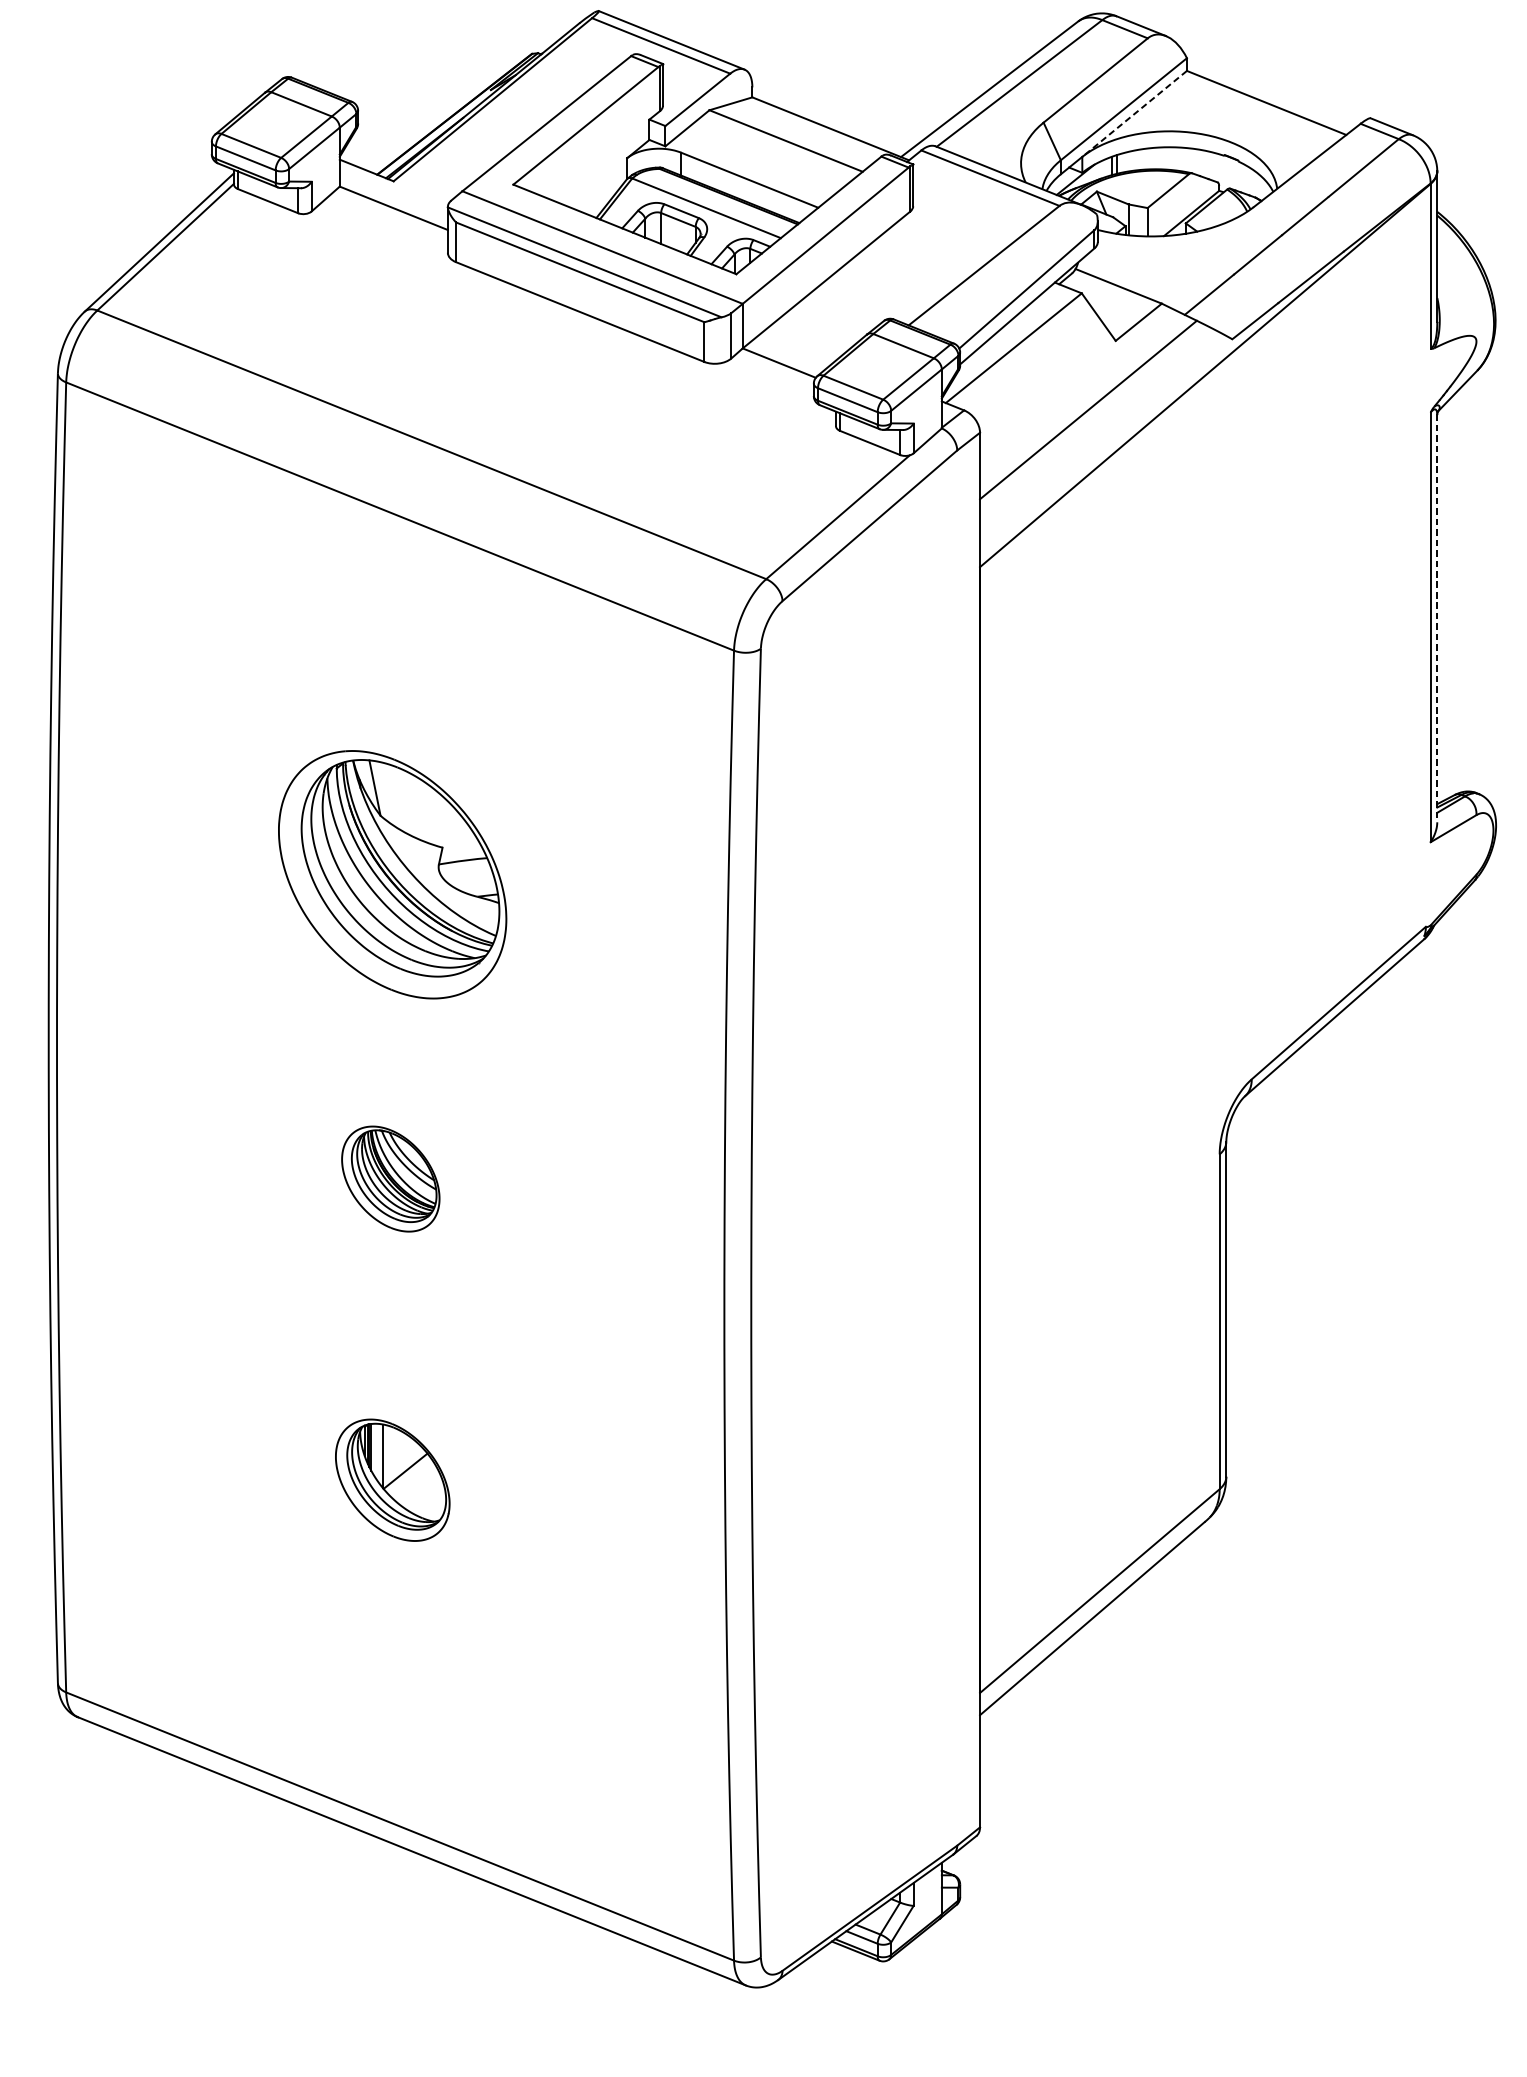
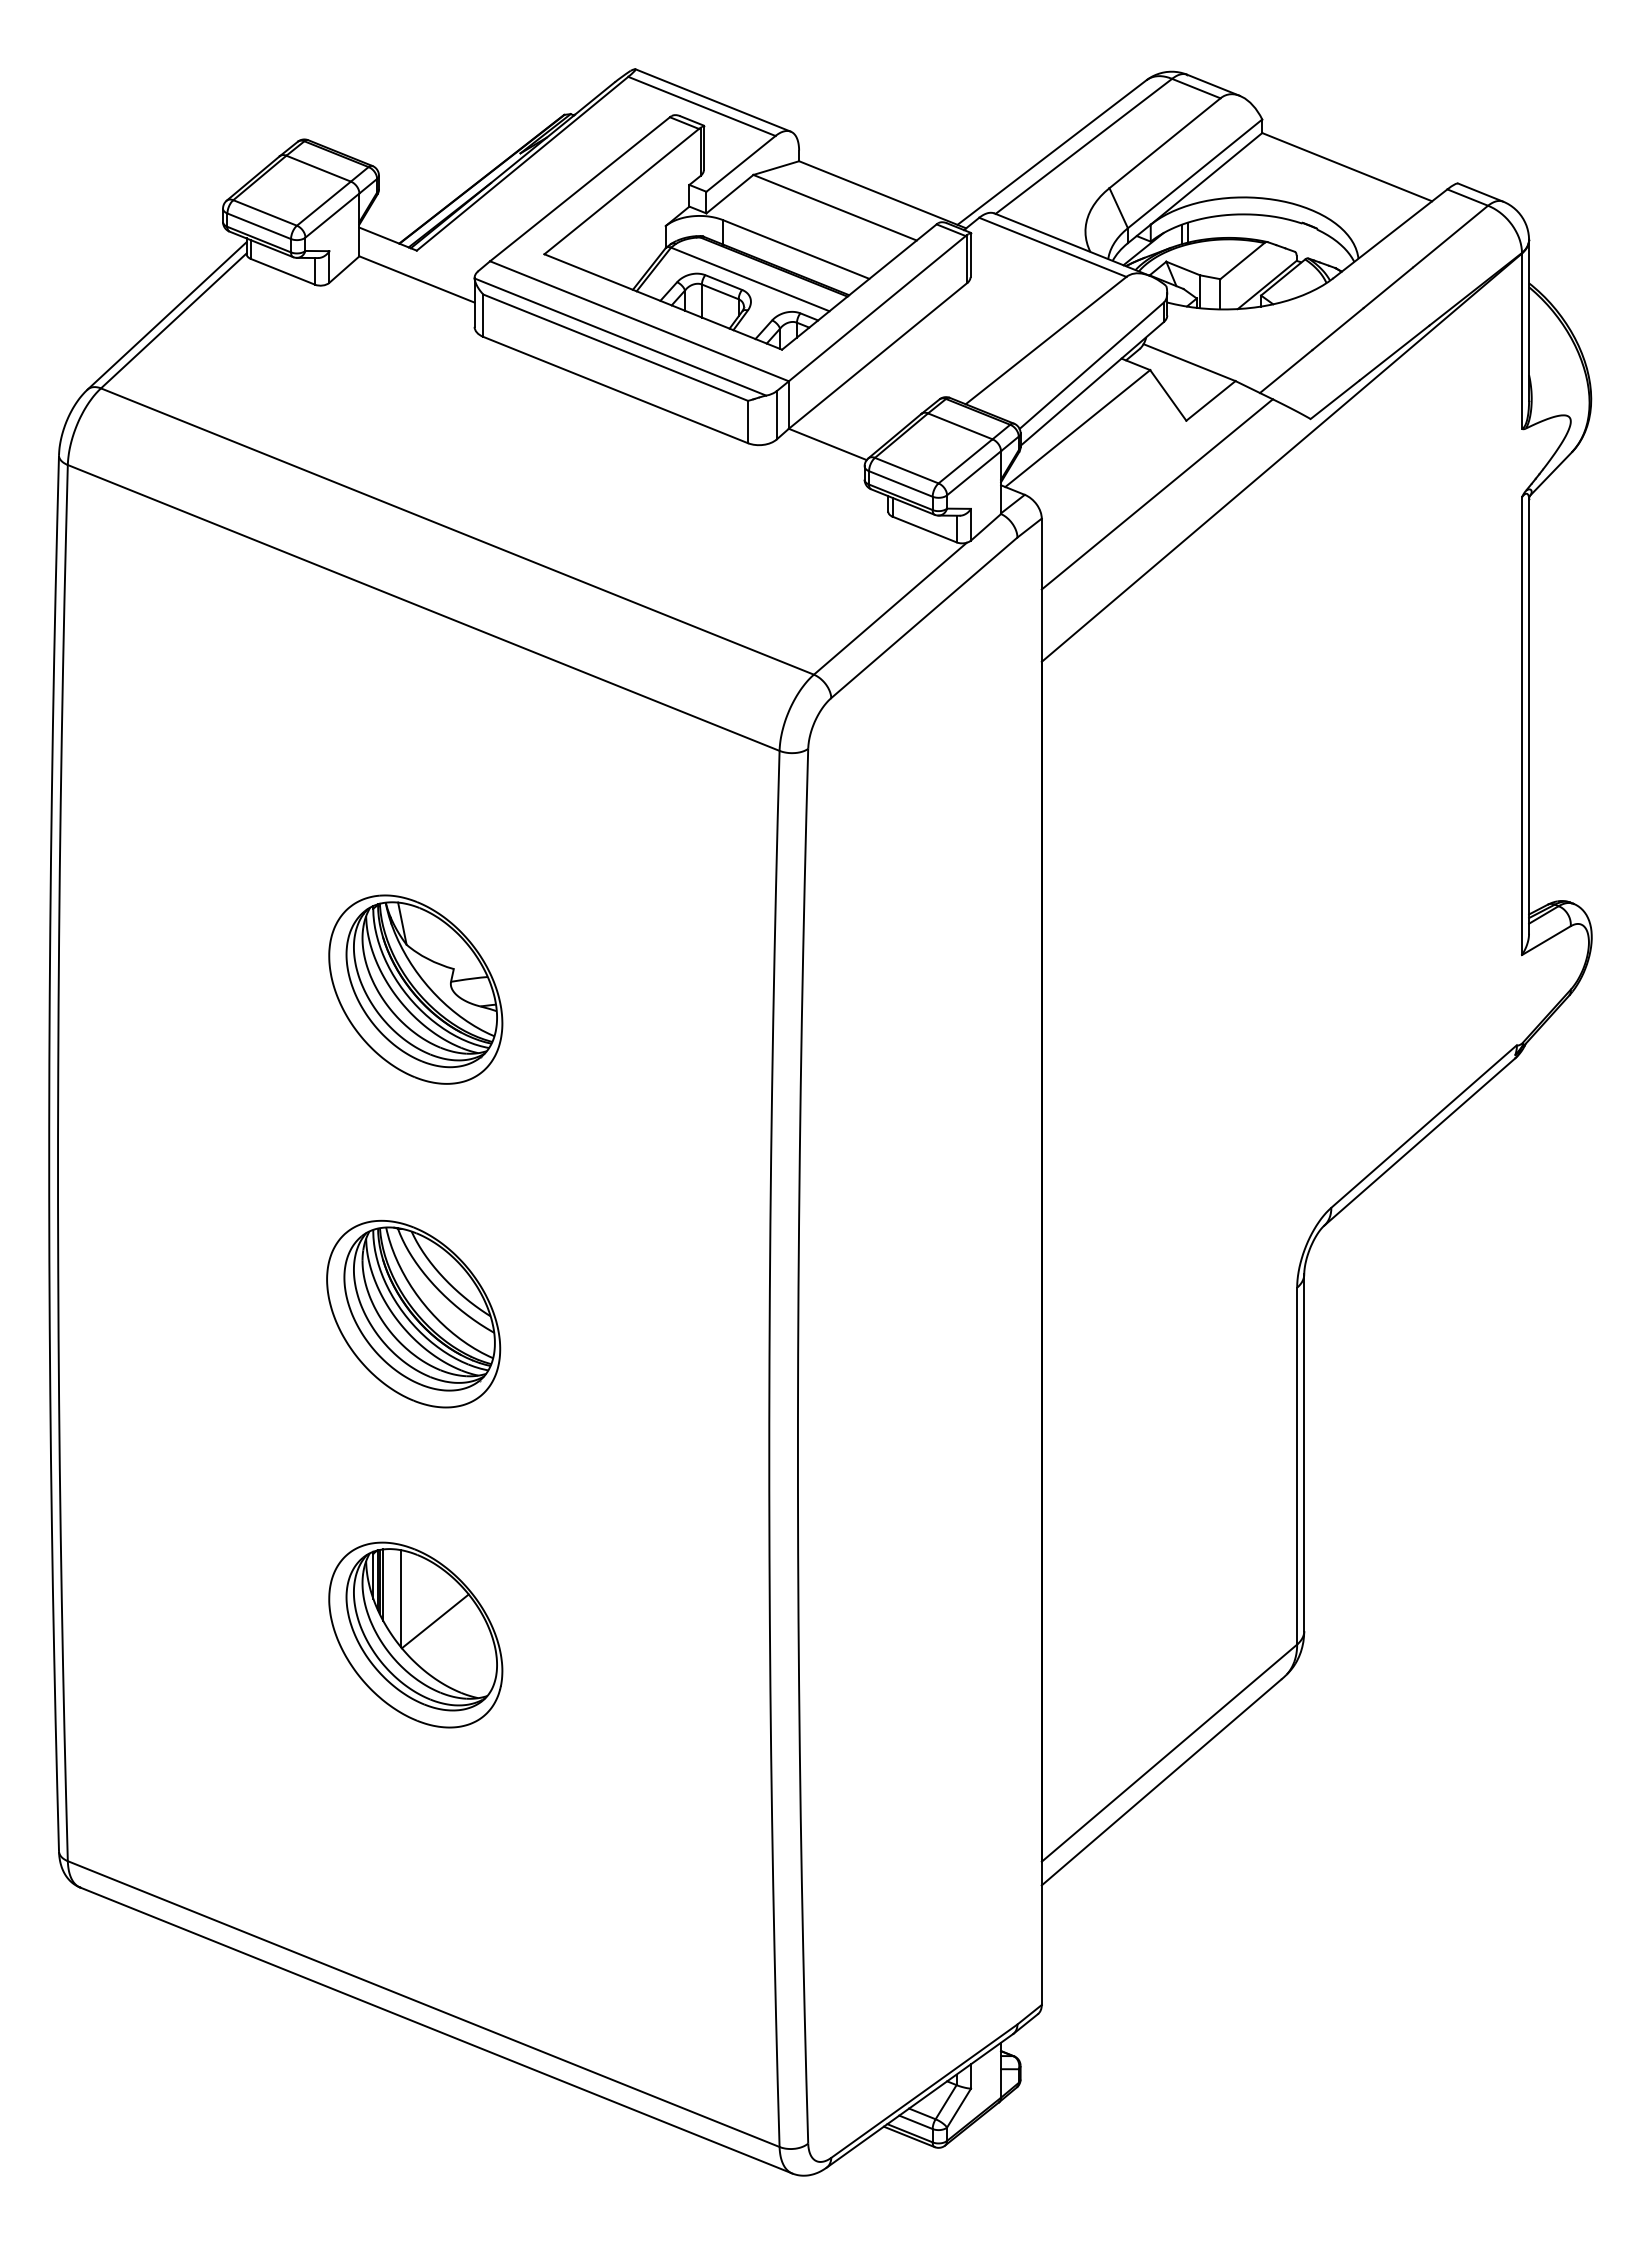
line: (1134, 114) -> (1206, 179), dashed -> solid
line: (1437, 618) -> (1529, 716), dashed -> solid
part: (392, 874) -> (415, 989), size x0.71
part: (390, 1178) -> (413, 1313), size x1.67
part: (392, 1479) -> (415, 1634), size x1.43

